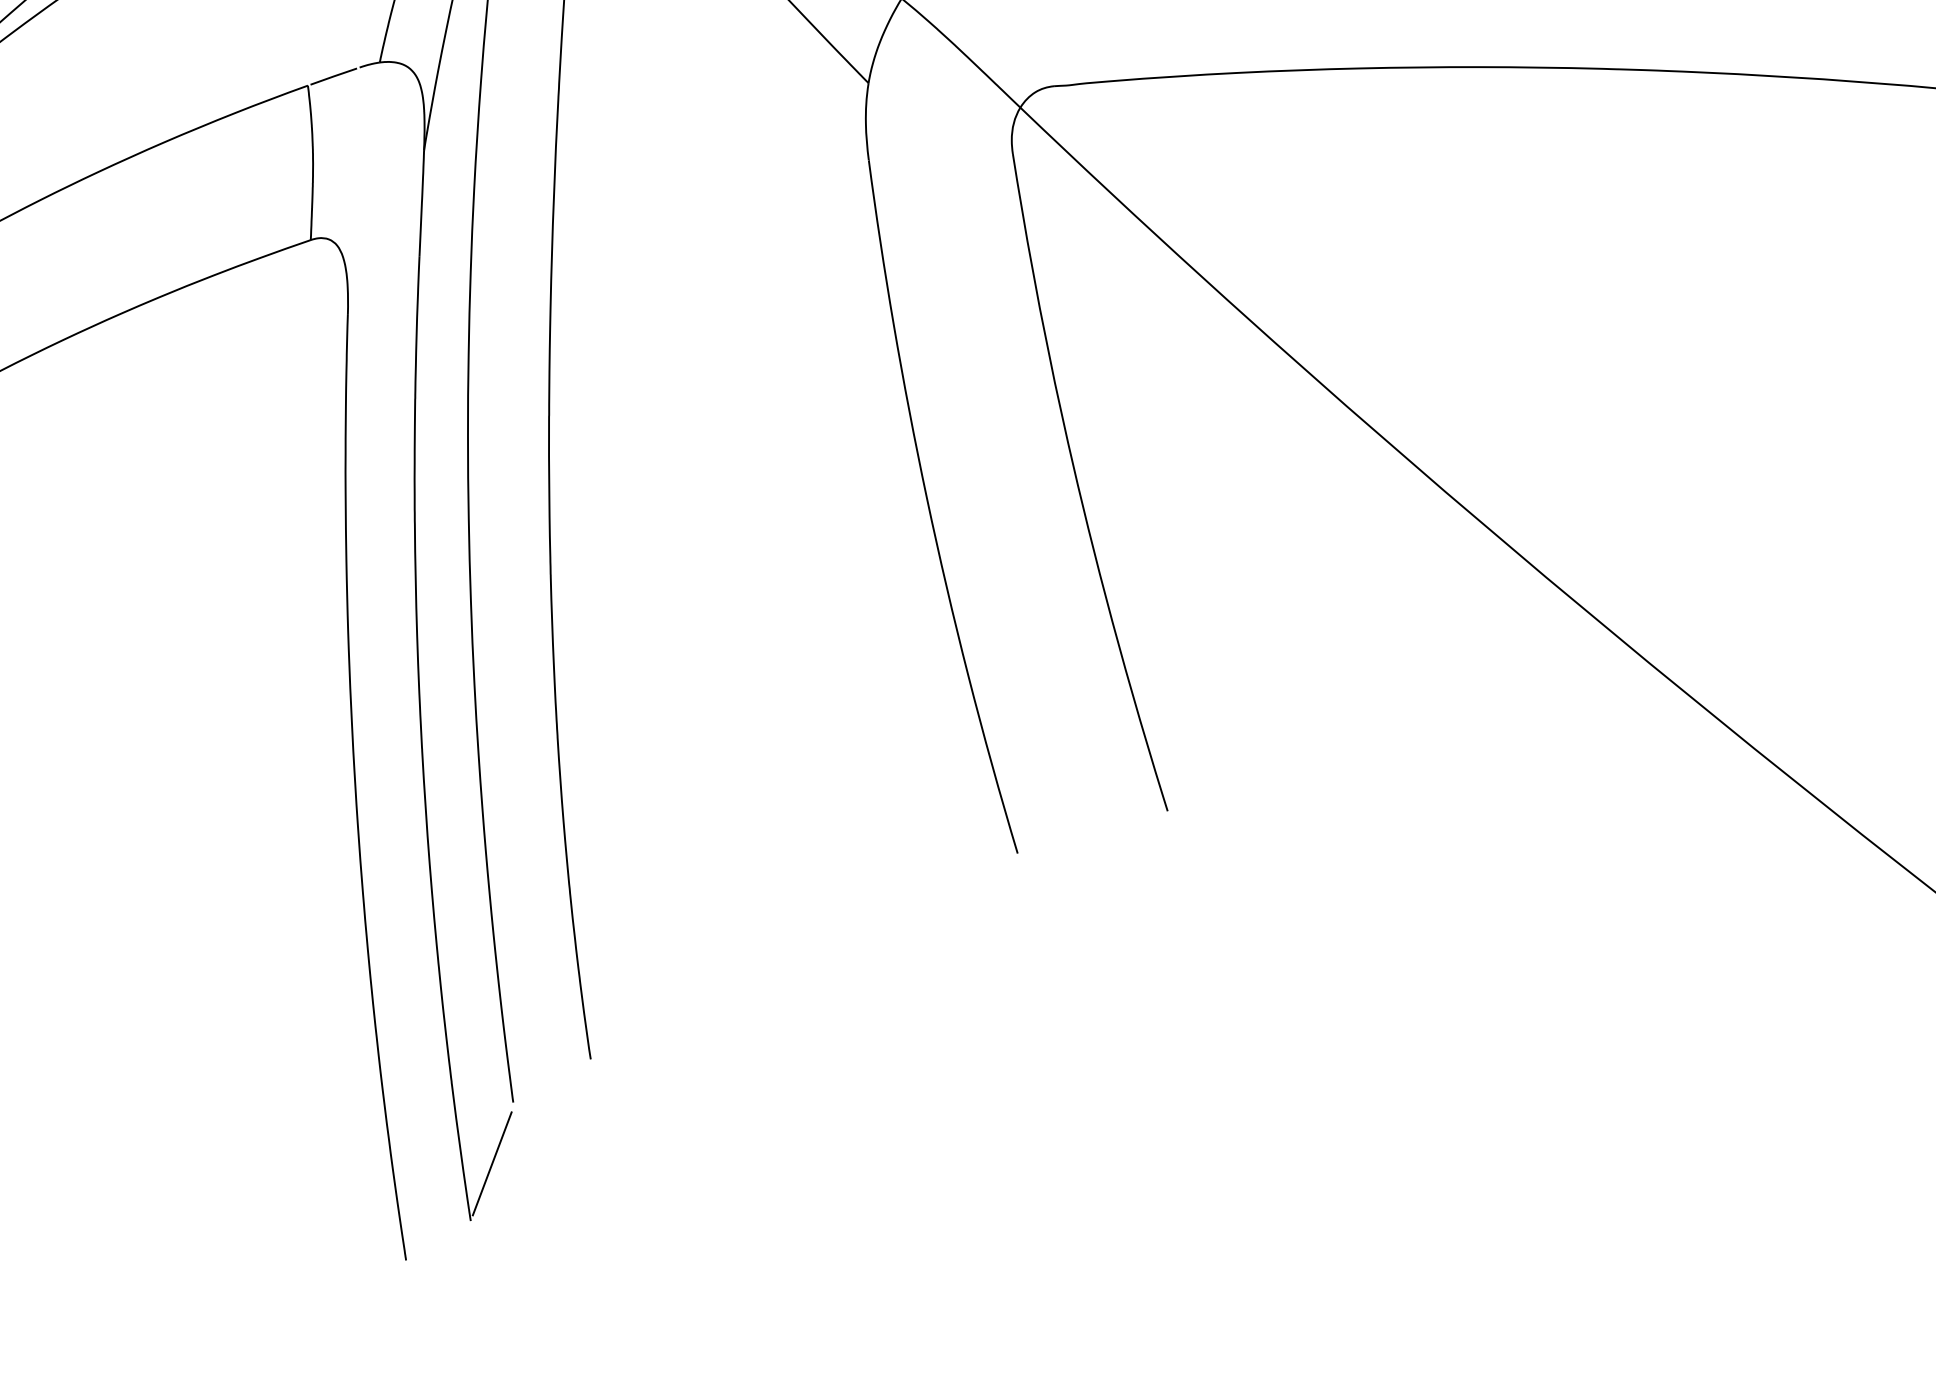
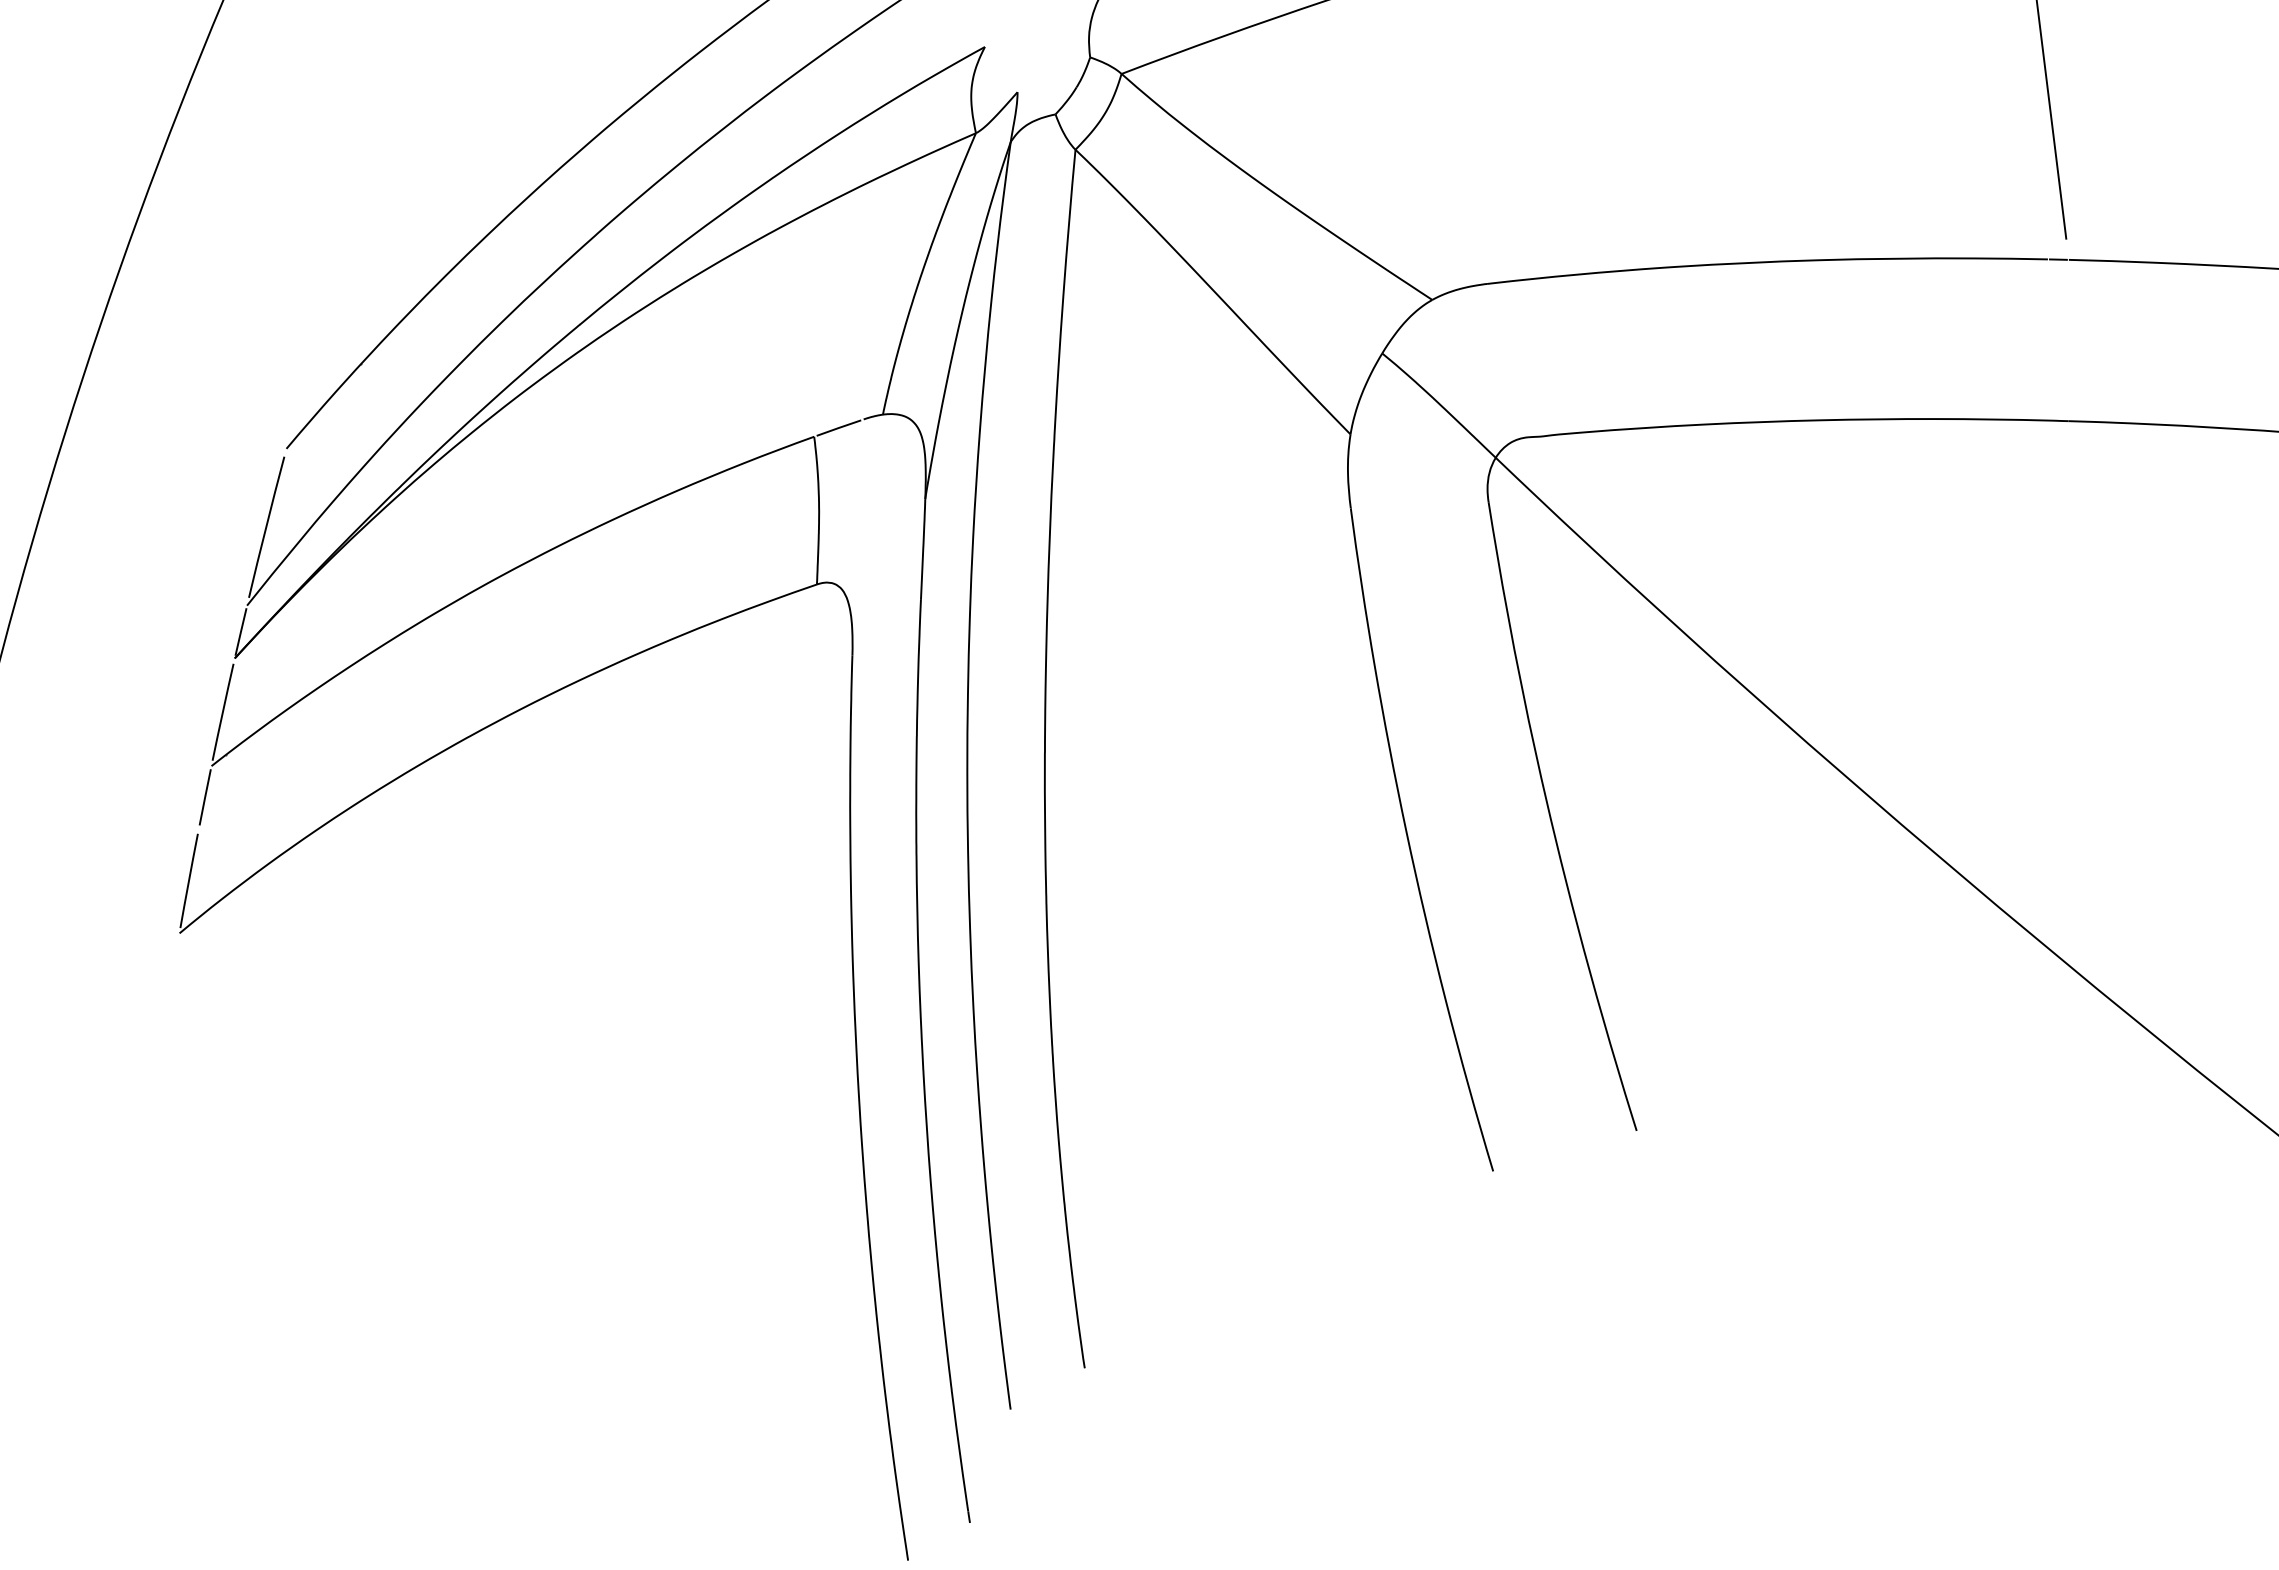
line: (492, 1163) -> (990, 1467), removed

